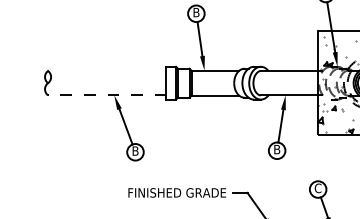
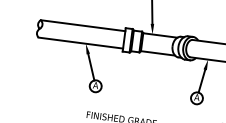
line: (107, 71) -> (83, 26), added
line: (106, 95) -> (80, 43), dashed -> solid
text: (276, 149) -> (196, 97), B -> A
text: (135, 150) -> (95, 85), B -> A

